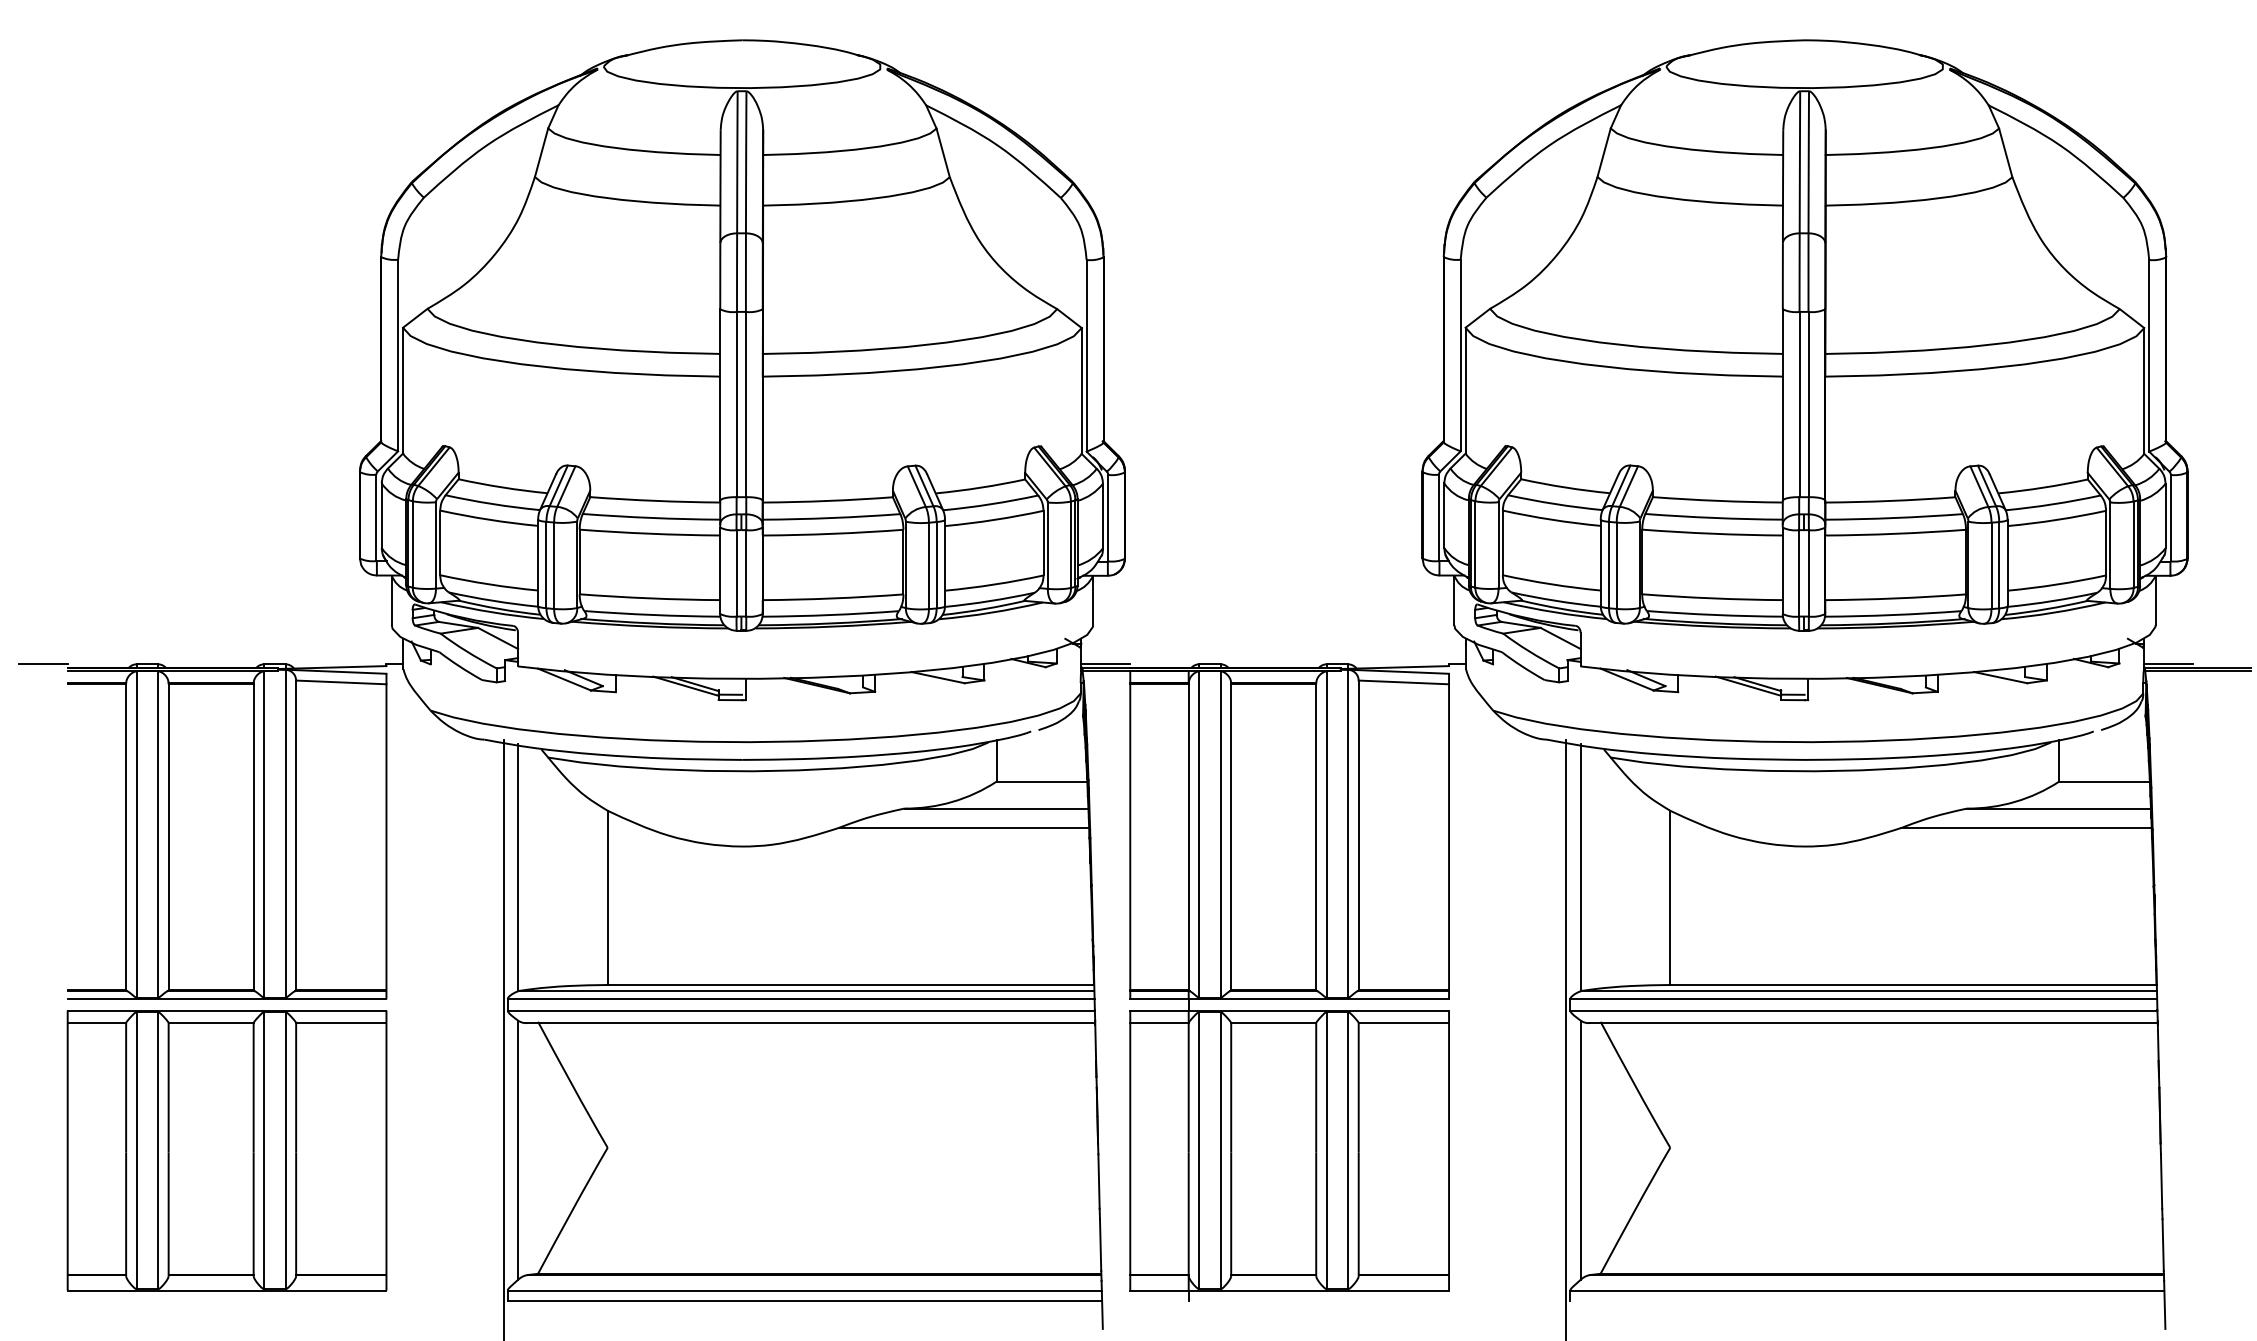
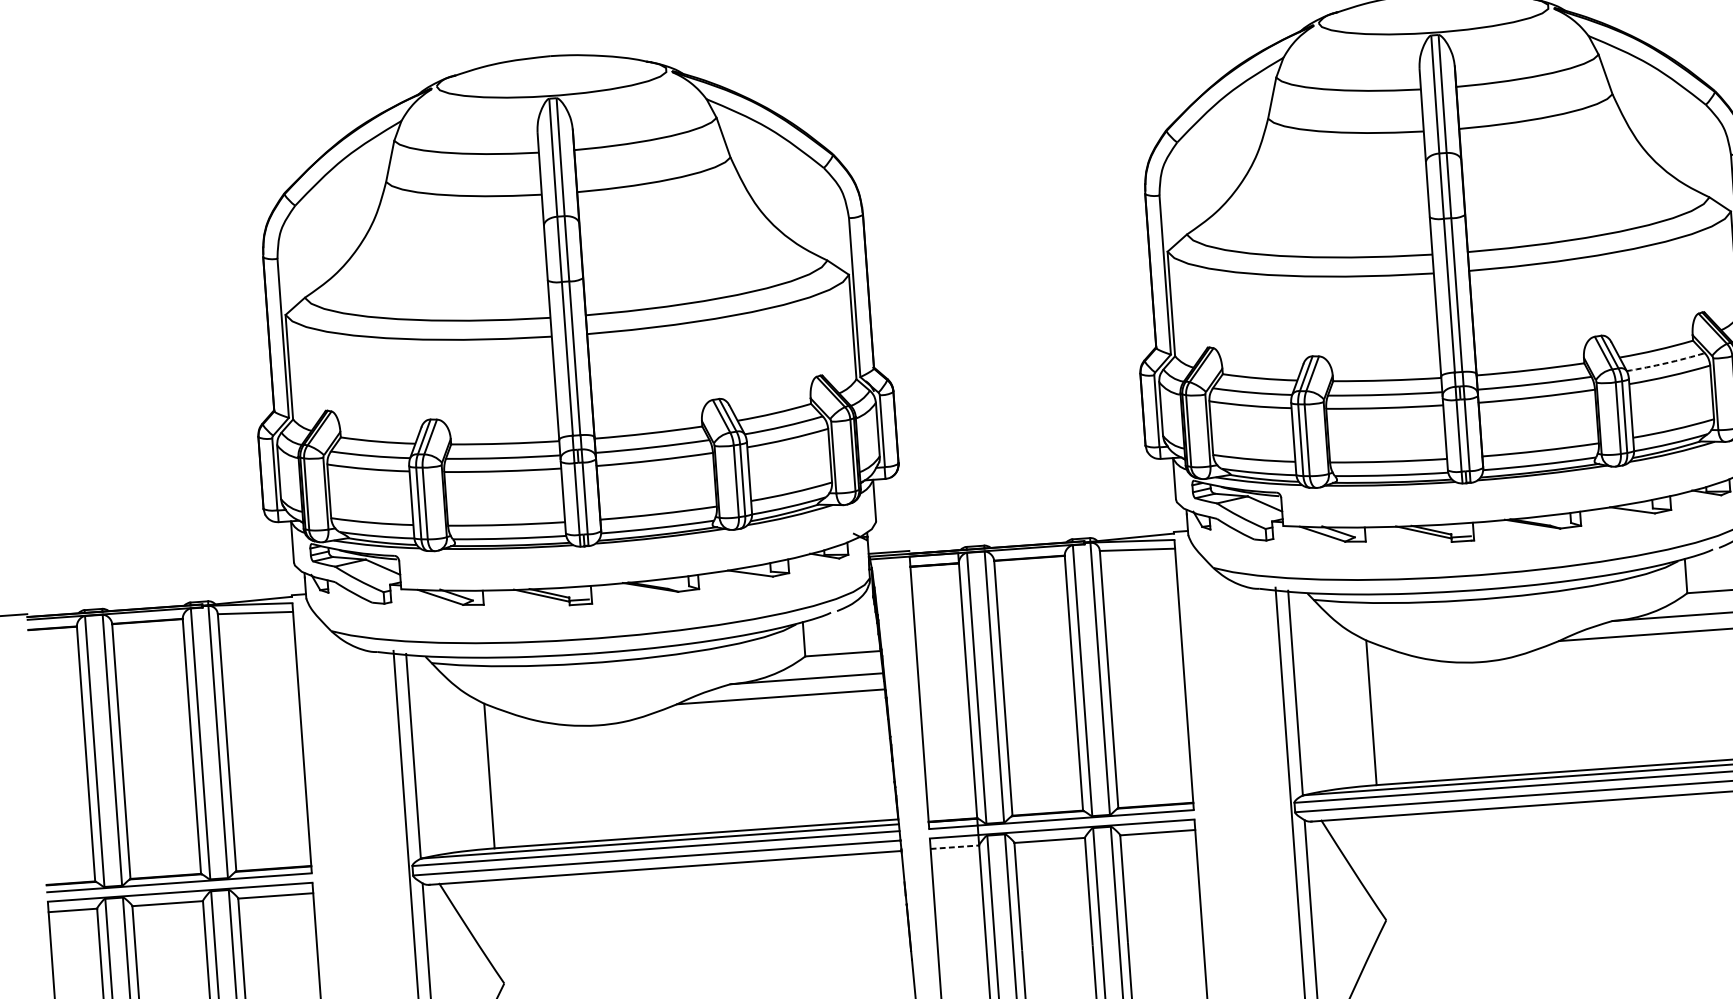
arc: (2053, 504) -> (1666, 363), solid -> dashed
line: (1159, 1023) -> (954, 847), solid -> dashed

